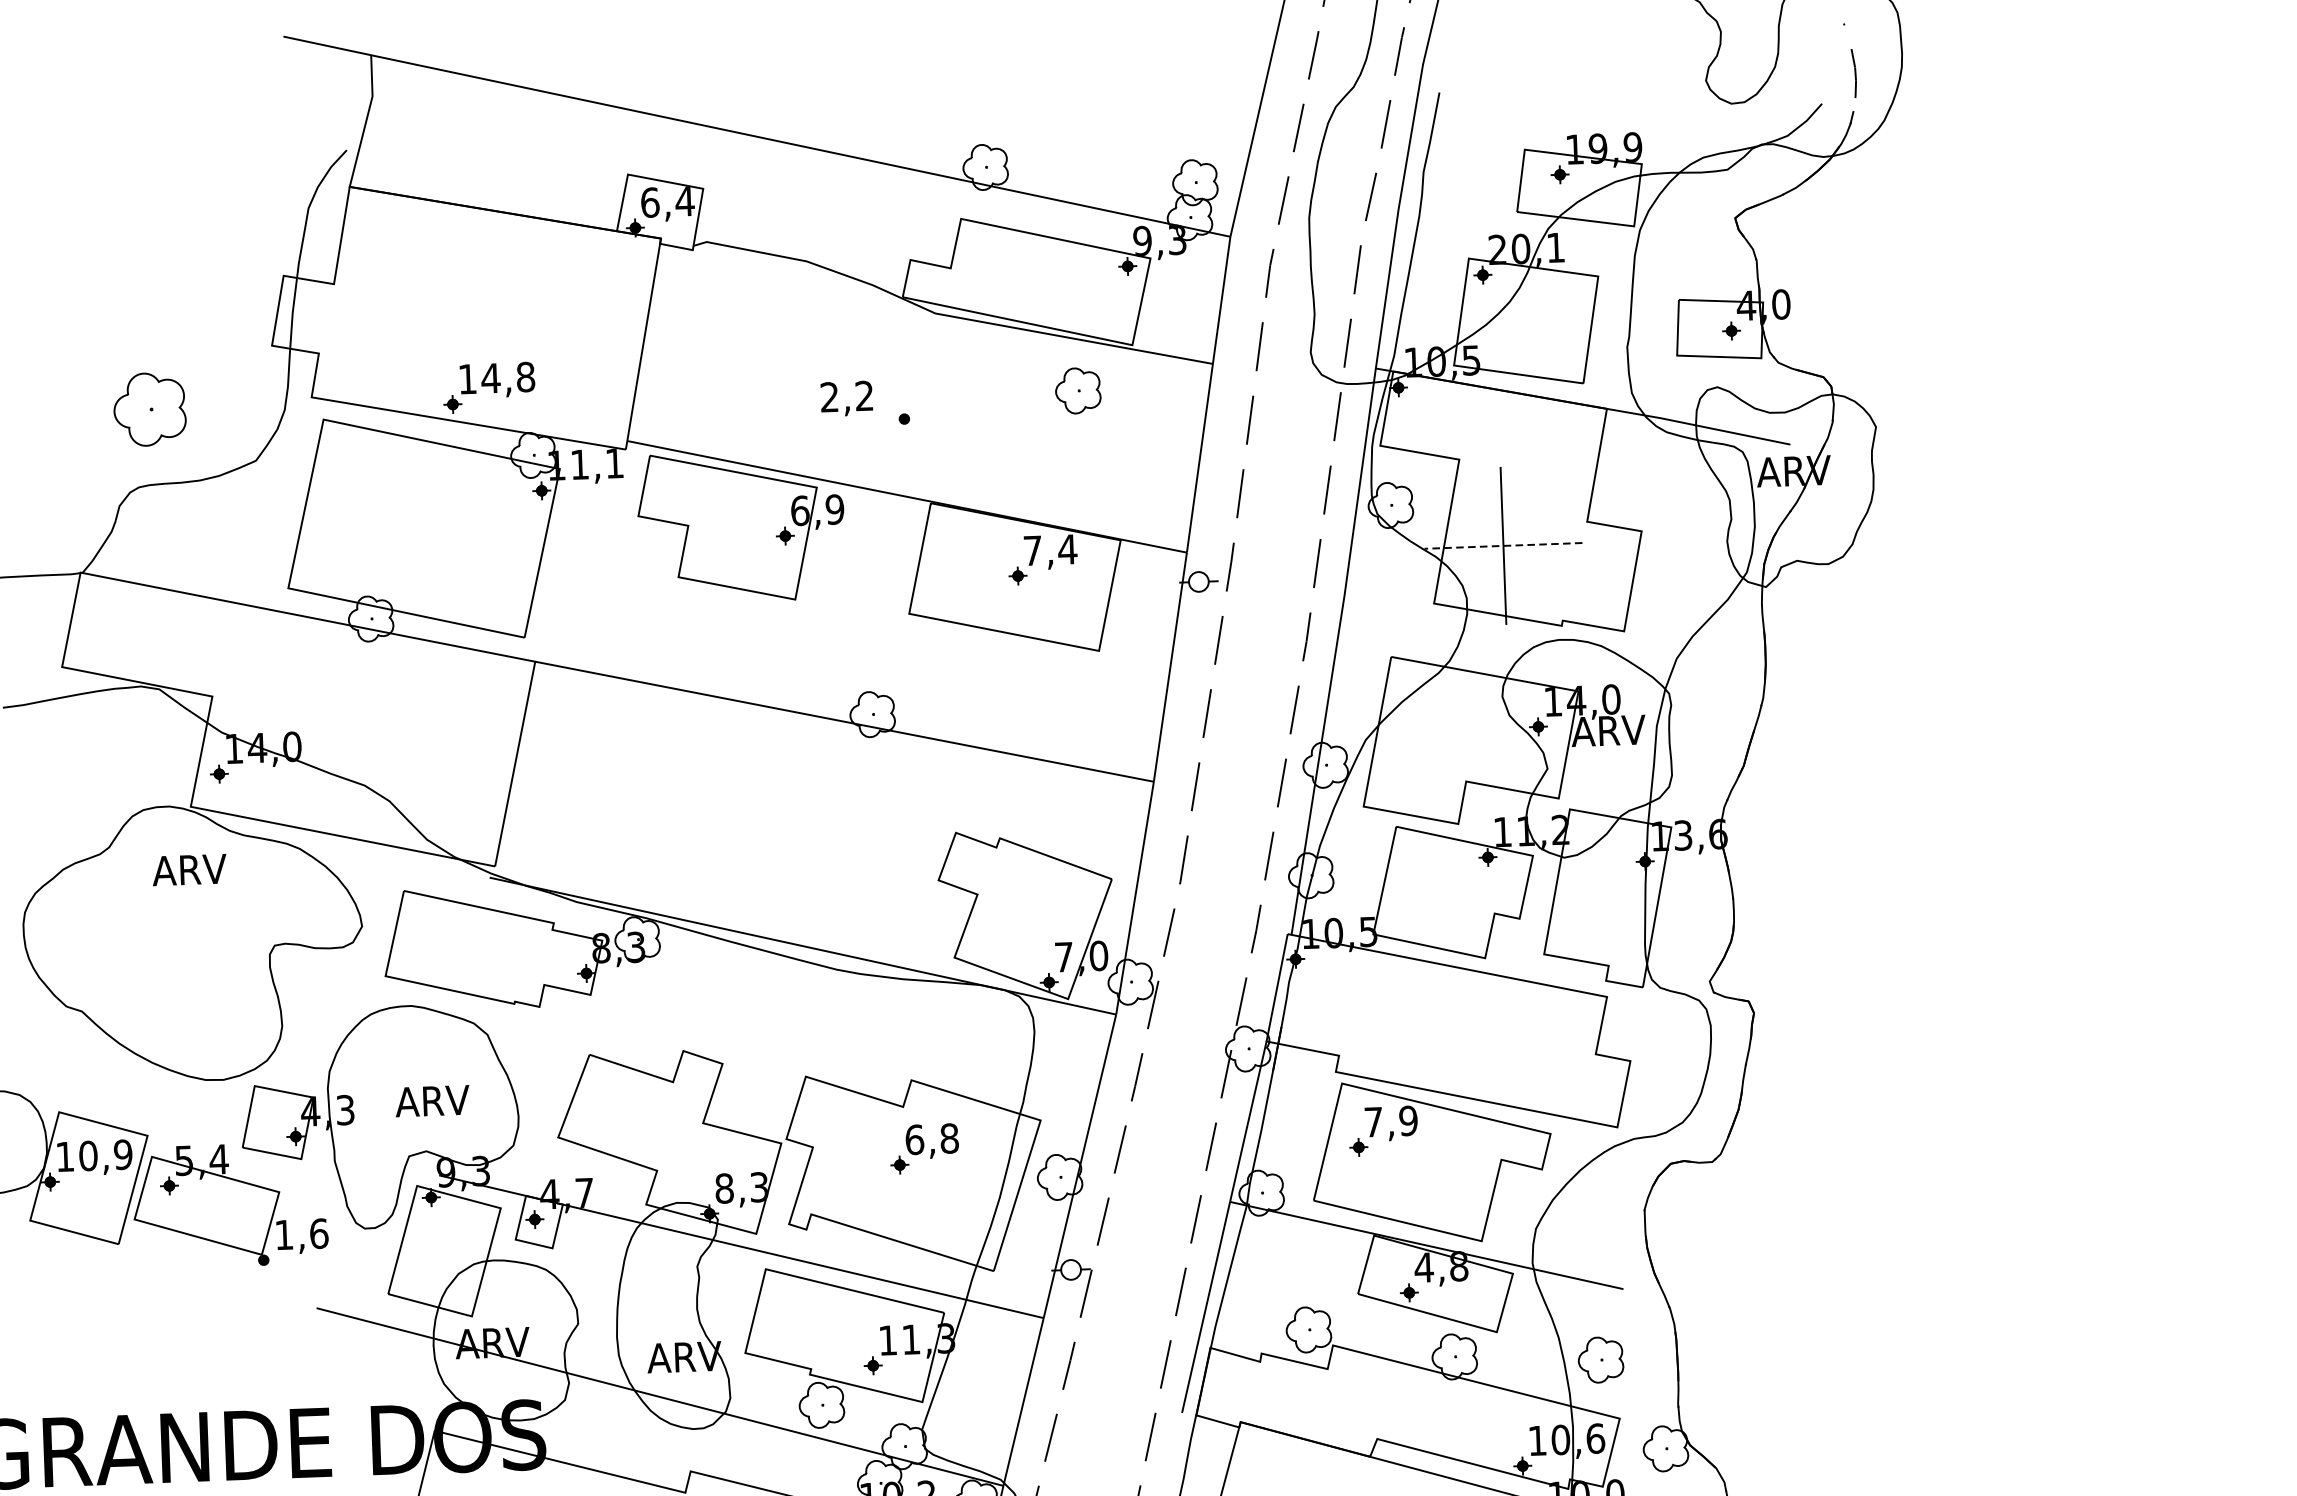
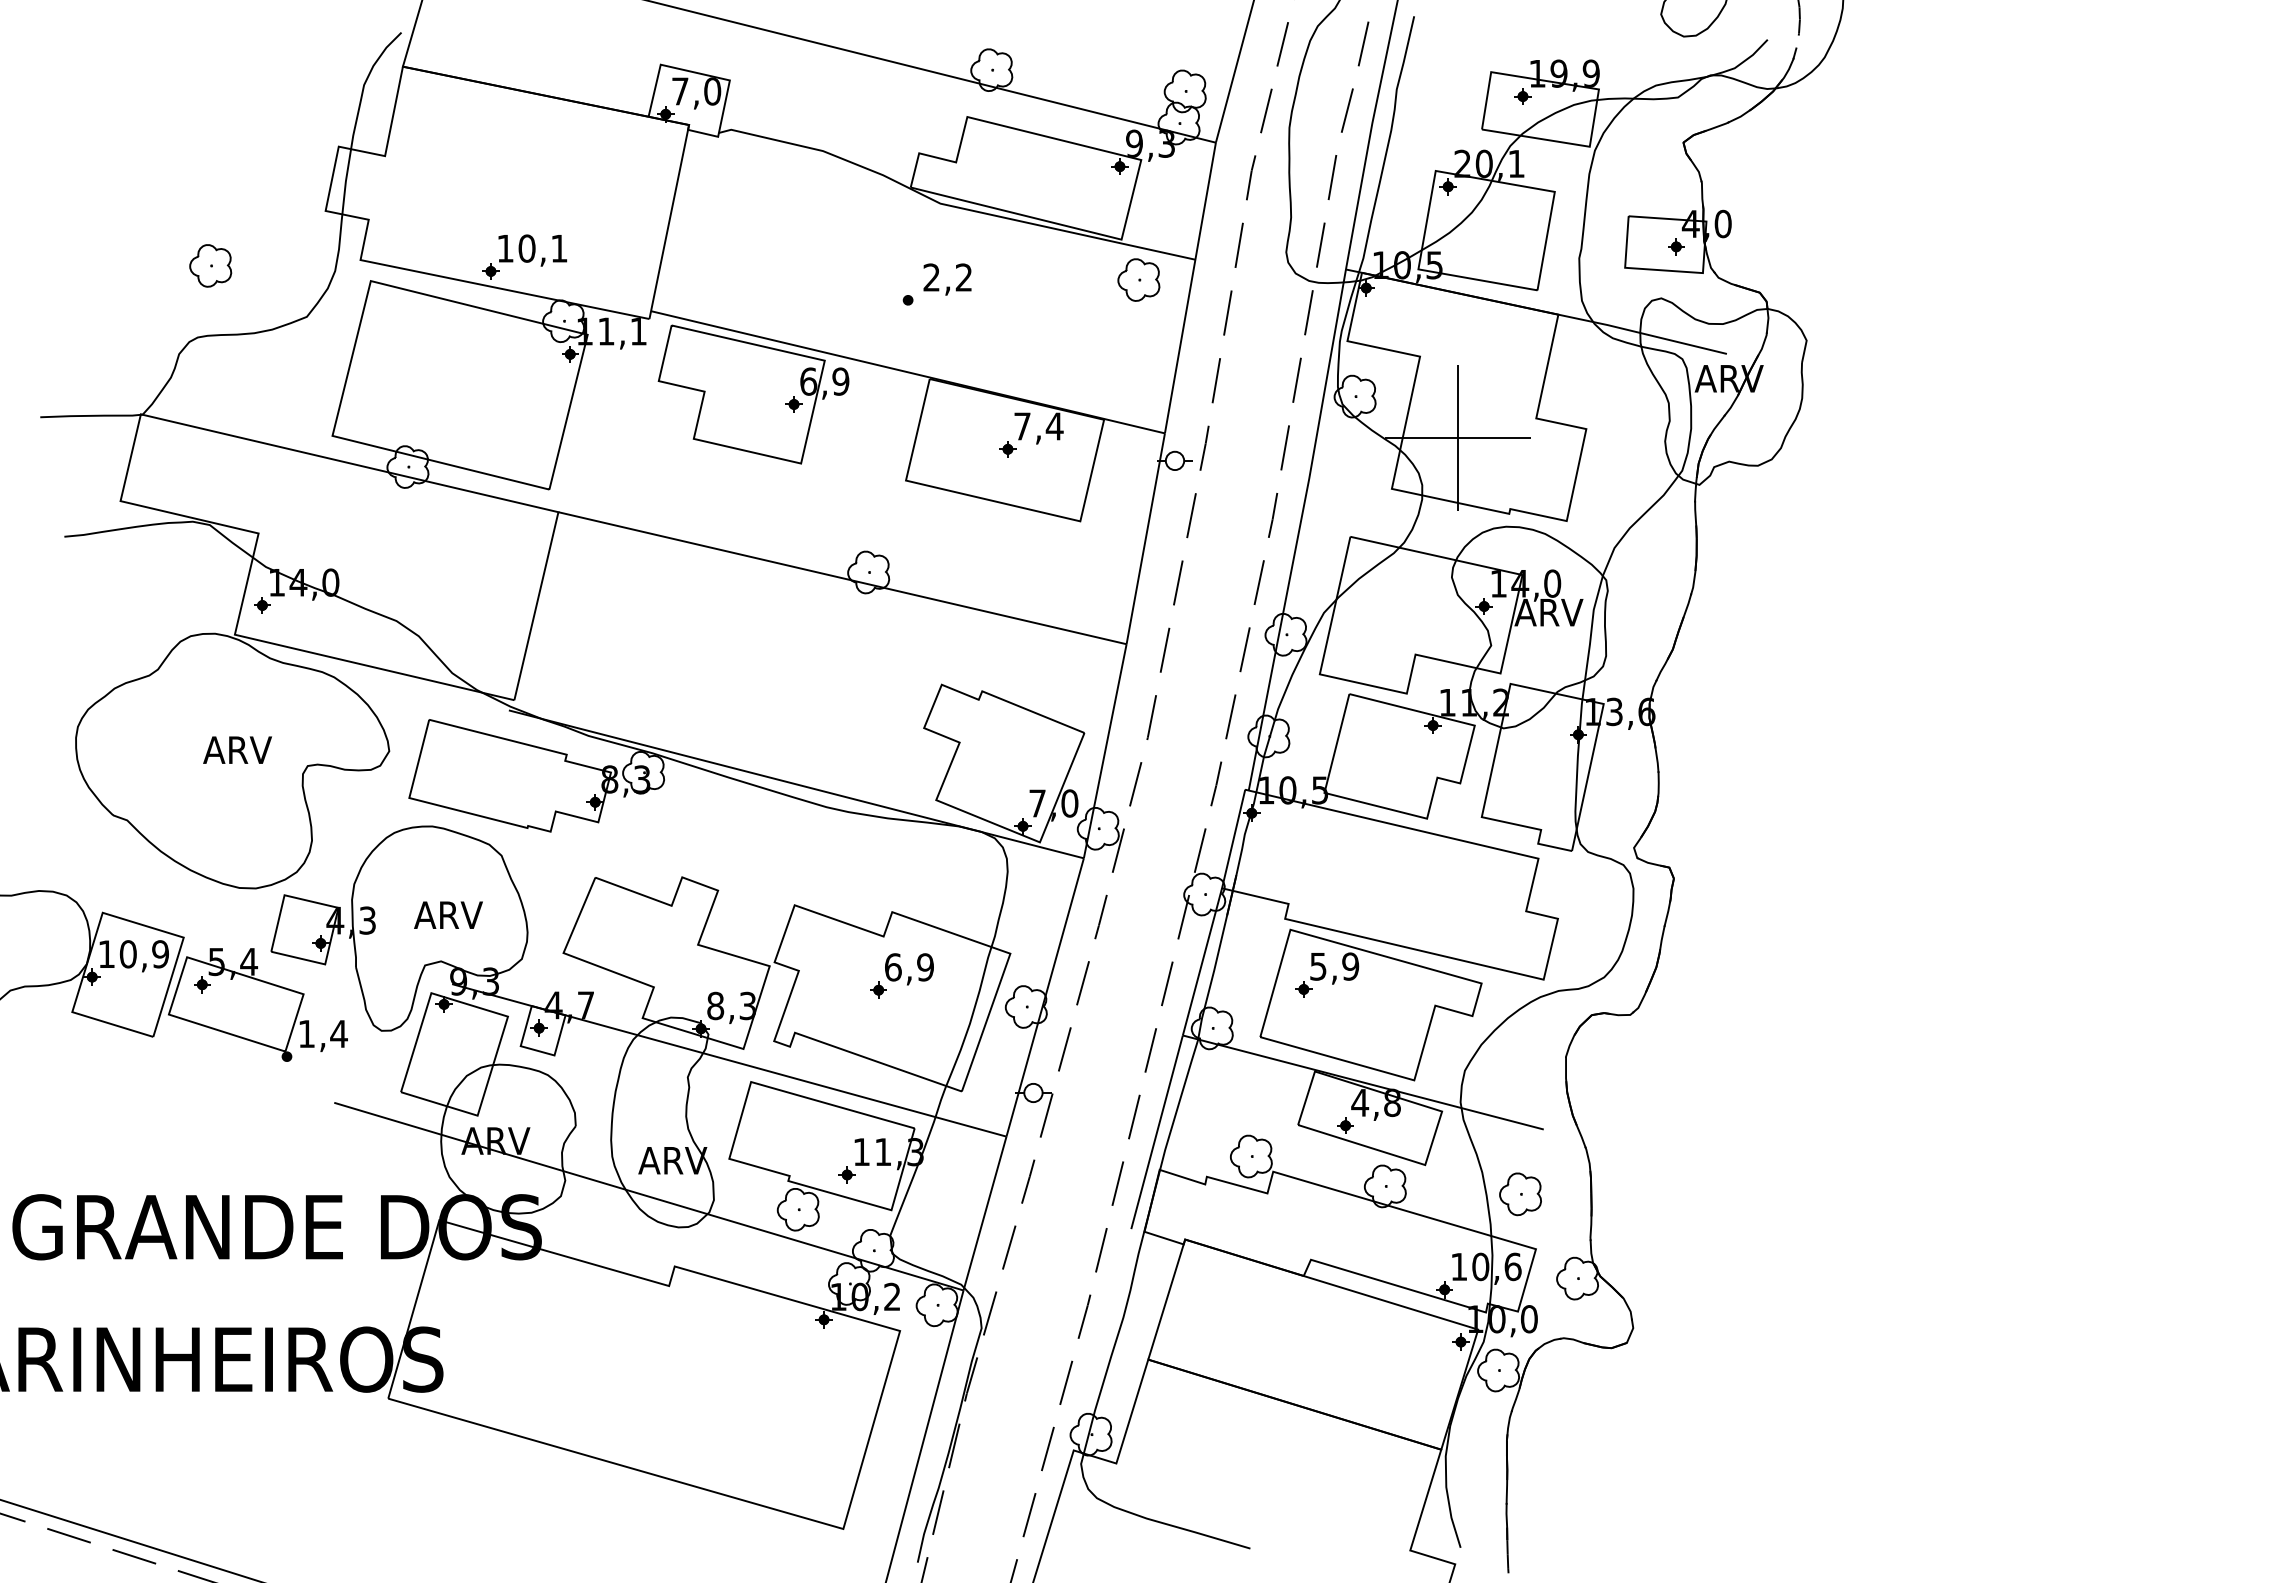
text: (667, 202) -> (696, 91), 6,4 -> 7,0
text: (507, 377) -> (542, 248), 14,8 -> 10,1
part: (1077, 390) -> (1138, 279), moved
text: (846, 398) -> (947, 279), moved
part: (149, 409) -> (210, 265), size x0.62
line: (1502, 545) -> (1457, 437), dashed -> solid
text: (189, 869) -> (237, 749), moved
text: (1373, 1122) -> (1318, 966), 7,9 -> 5,9
text: (949, 1138) -> (925, 967), 6,8 -> 6,9
text: (318, 1233) -> (338, 1033), 1,6 -> 1,4

